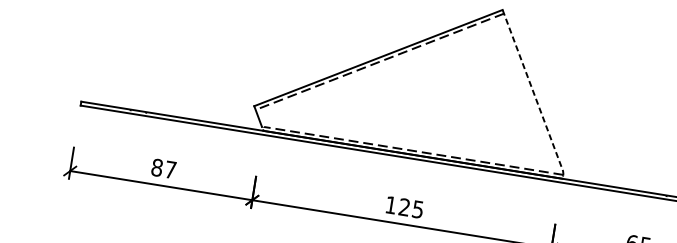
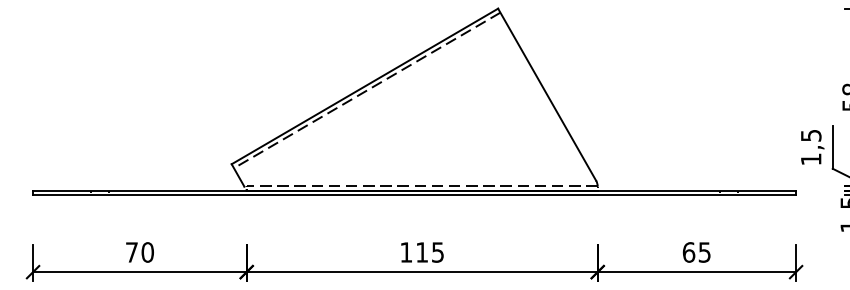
line: (532, 89) -> (547, 94), dashed -> solid
text: (163, 168) -> (139, 252), 87 -> 70
text: (404, 207) -> (421, 252), 125 -> 115

